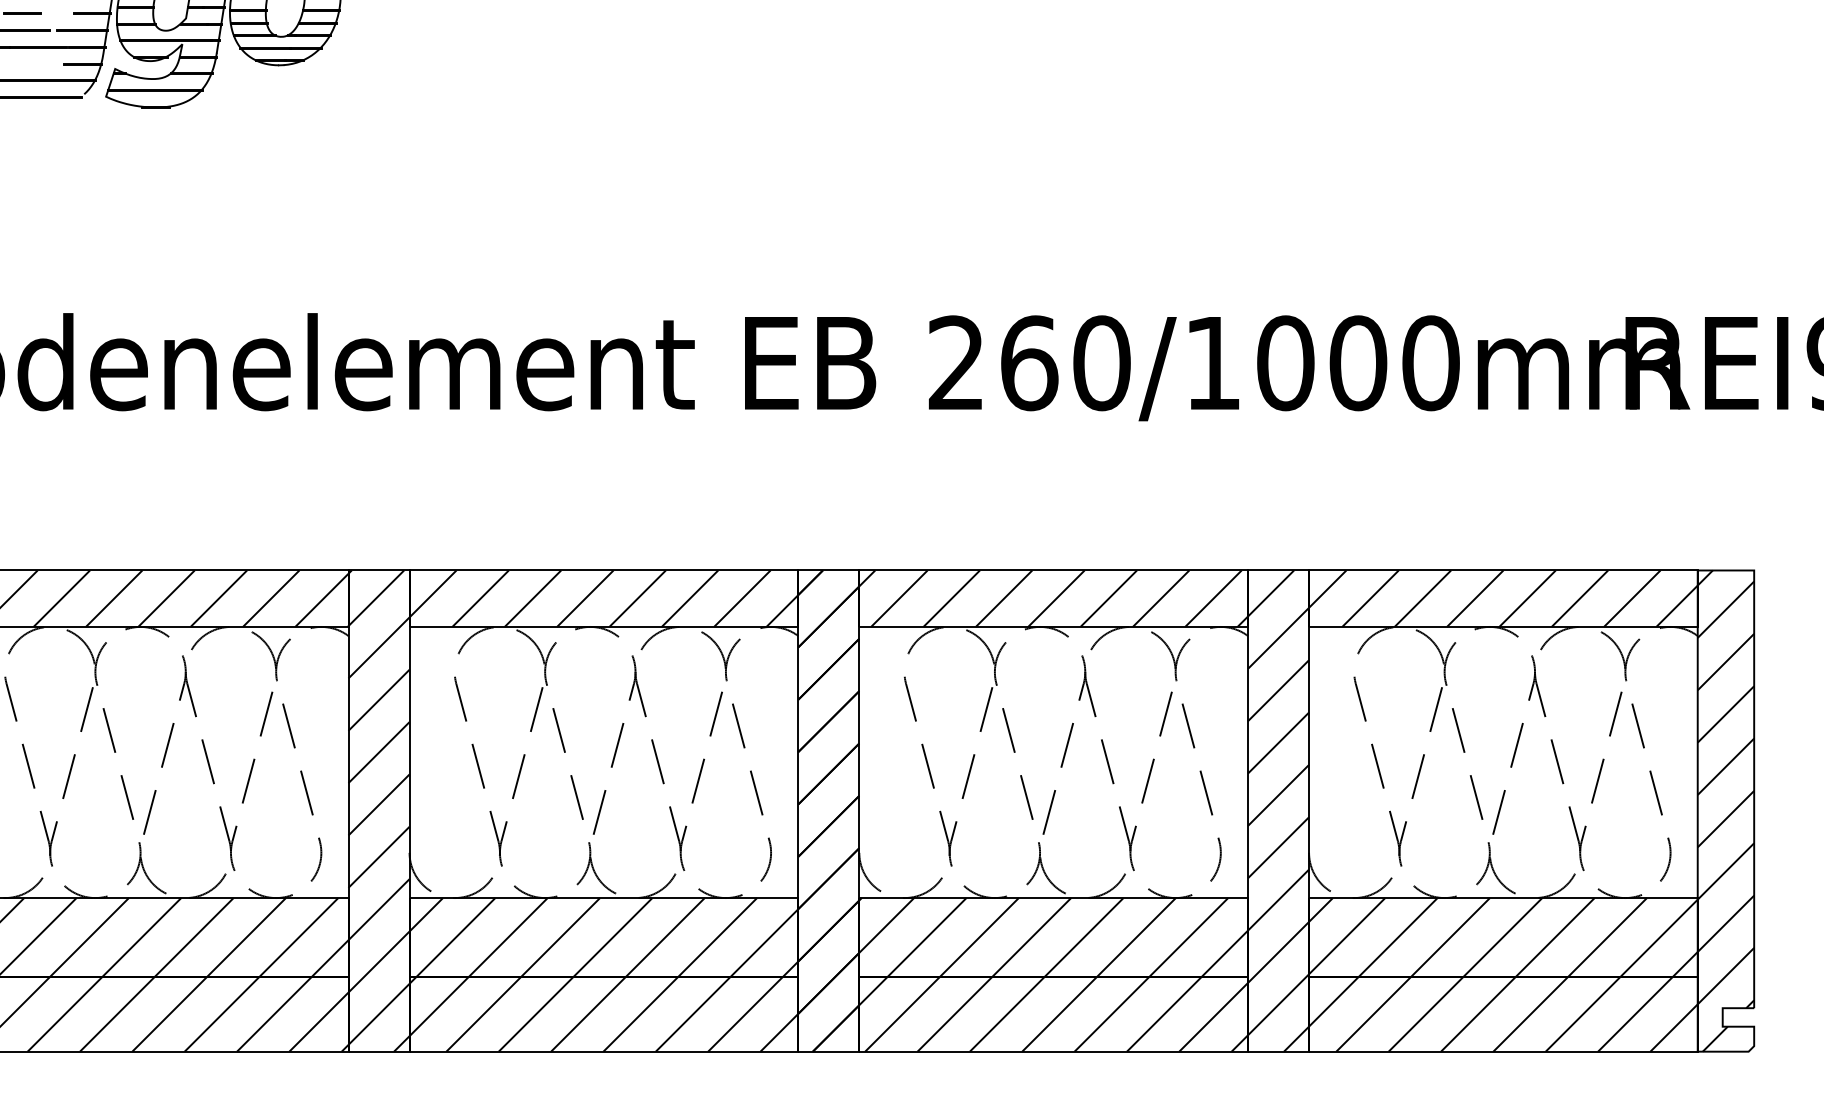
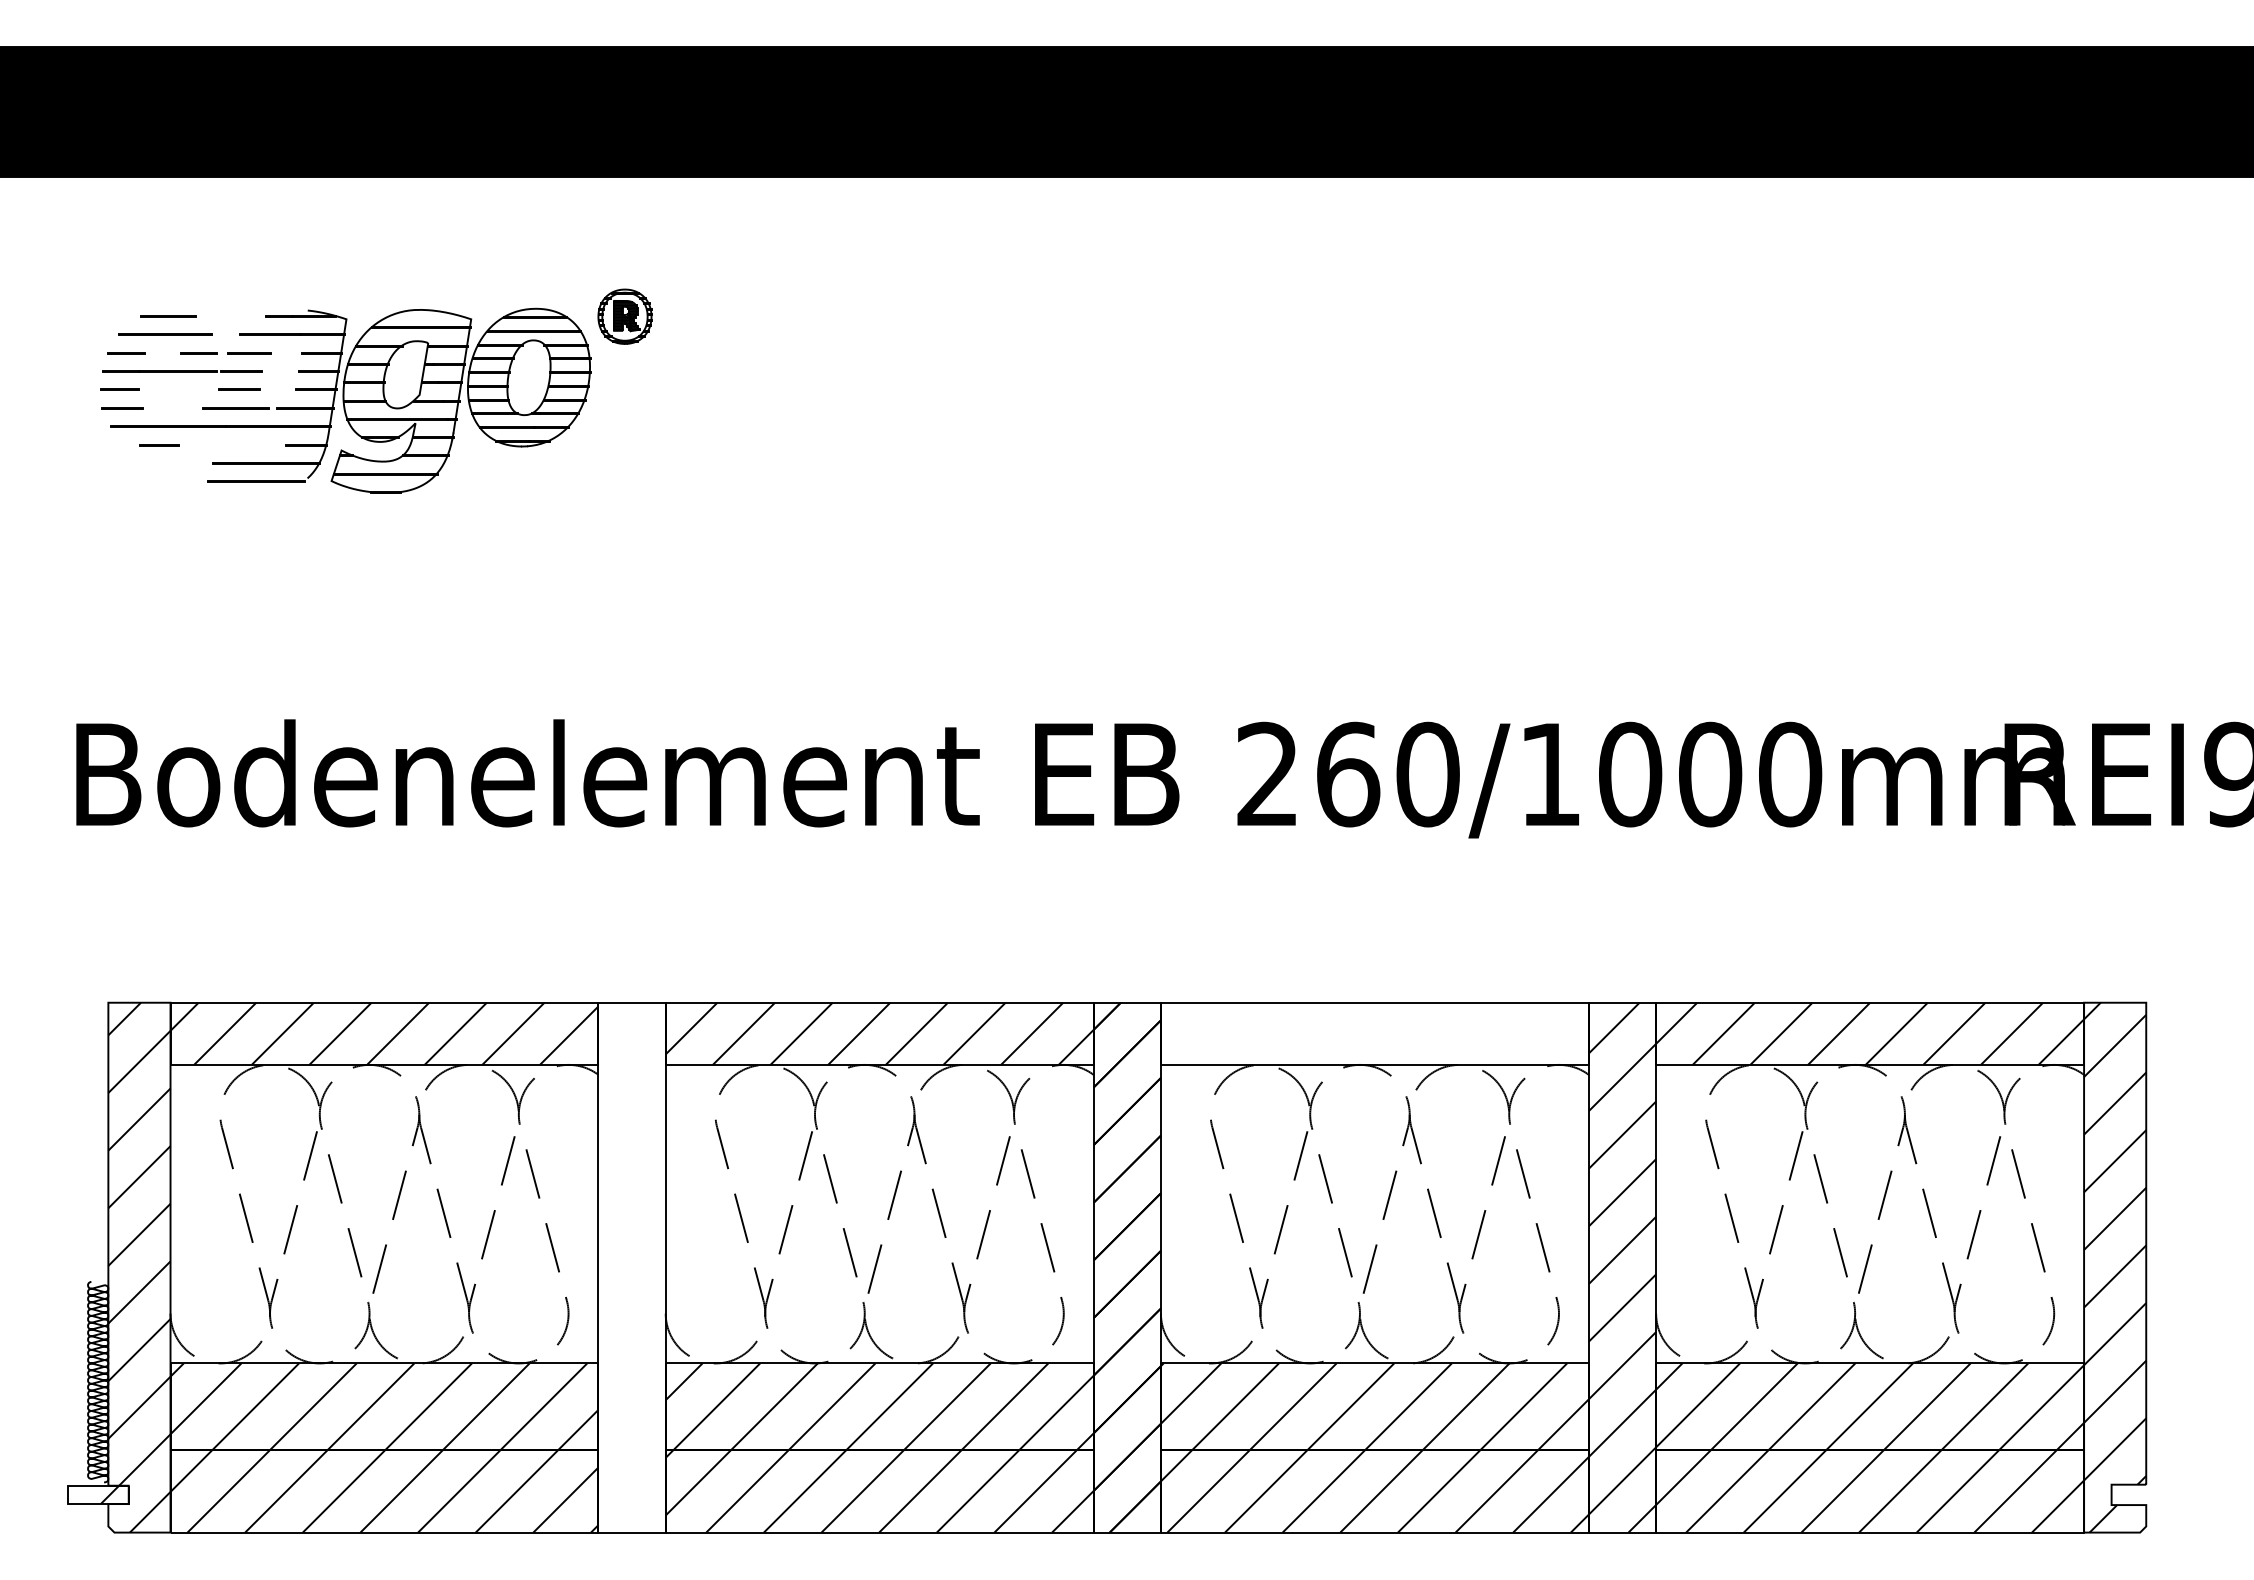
hatch: (1053, 598) -> (1374, 1033), removed
hatch: (378, 810) -> (631, 1267), removed

